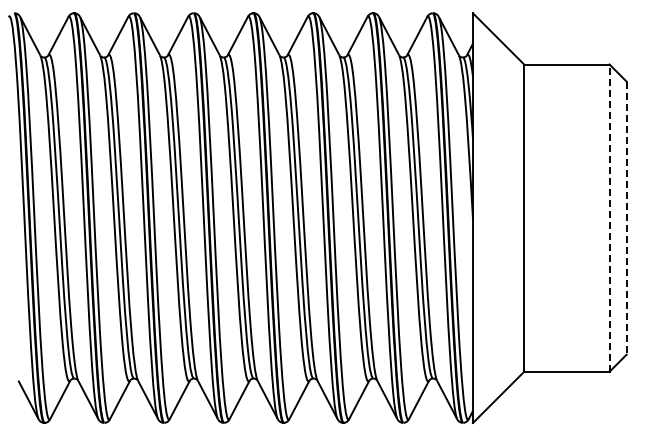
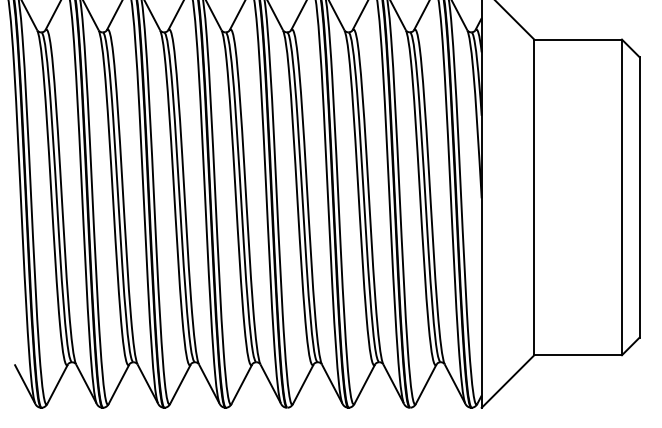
line: (609, 218) -> (621, 197), dashed -> solid
line: (626, 218) -> (639, 197), dashed -> solid

